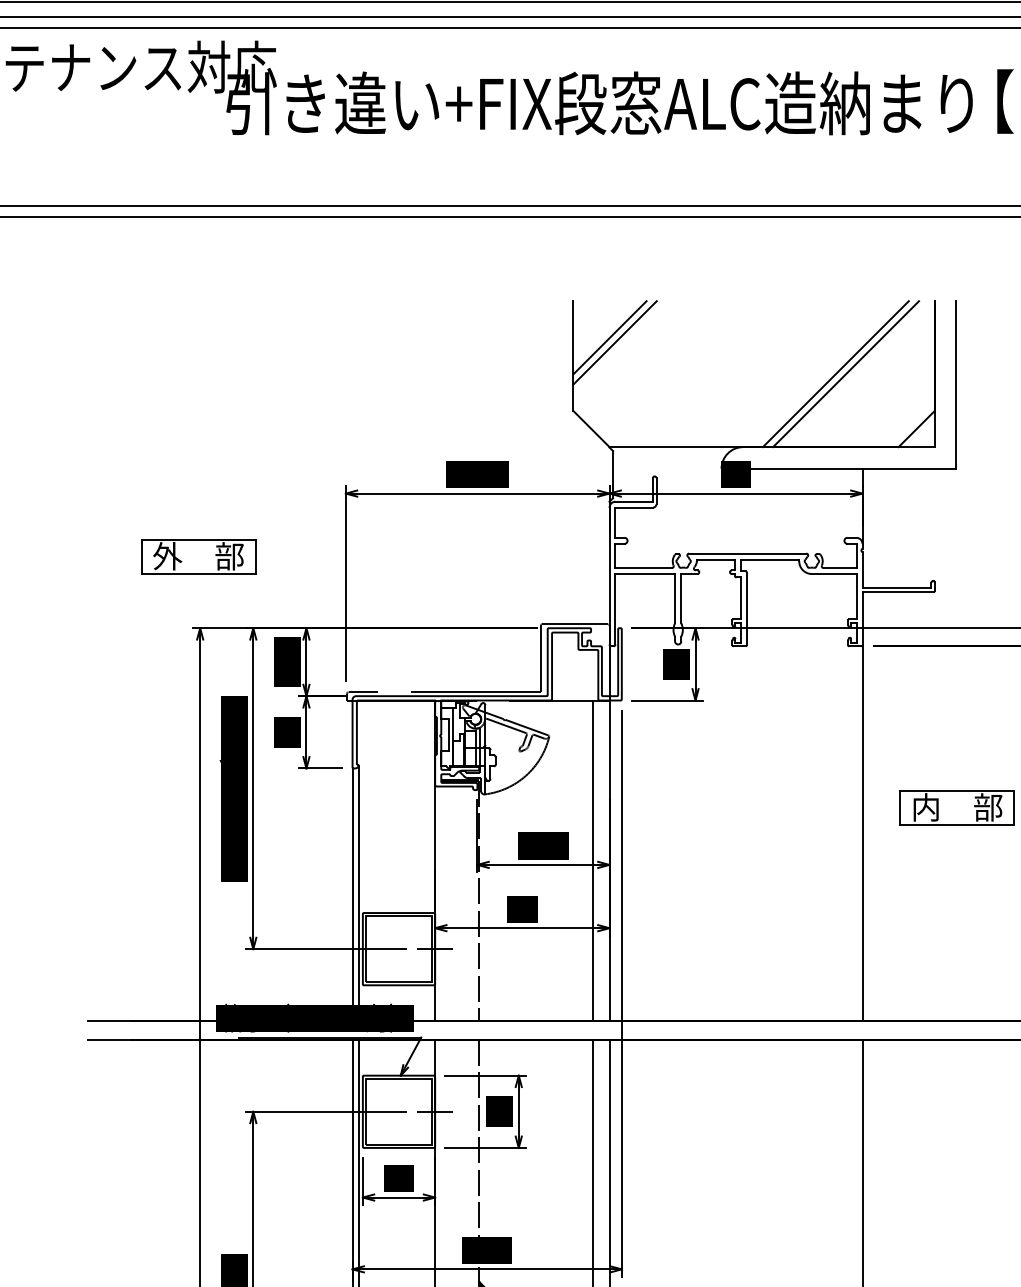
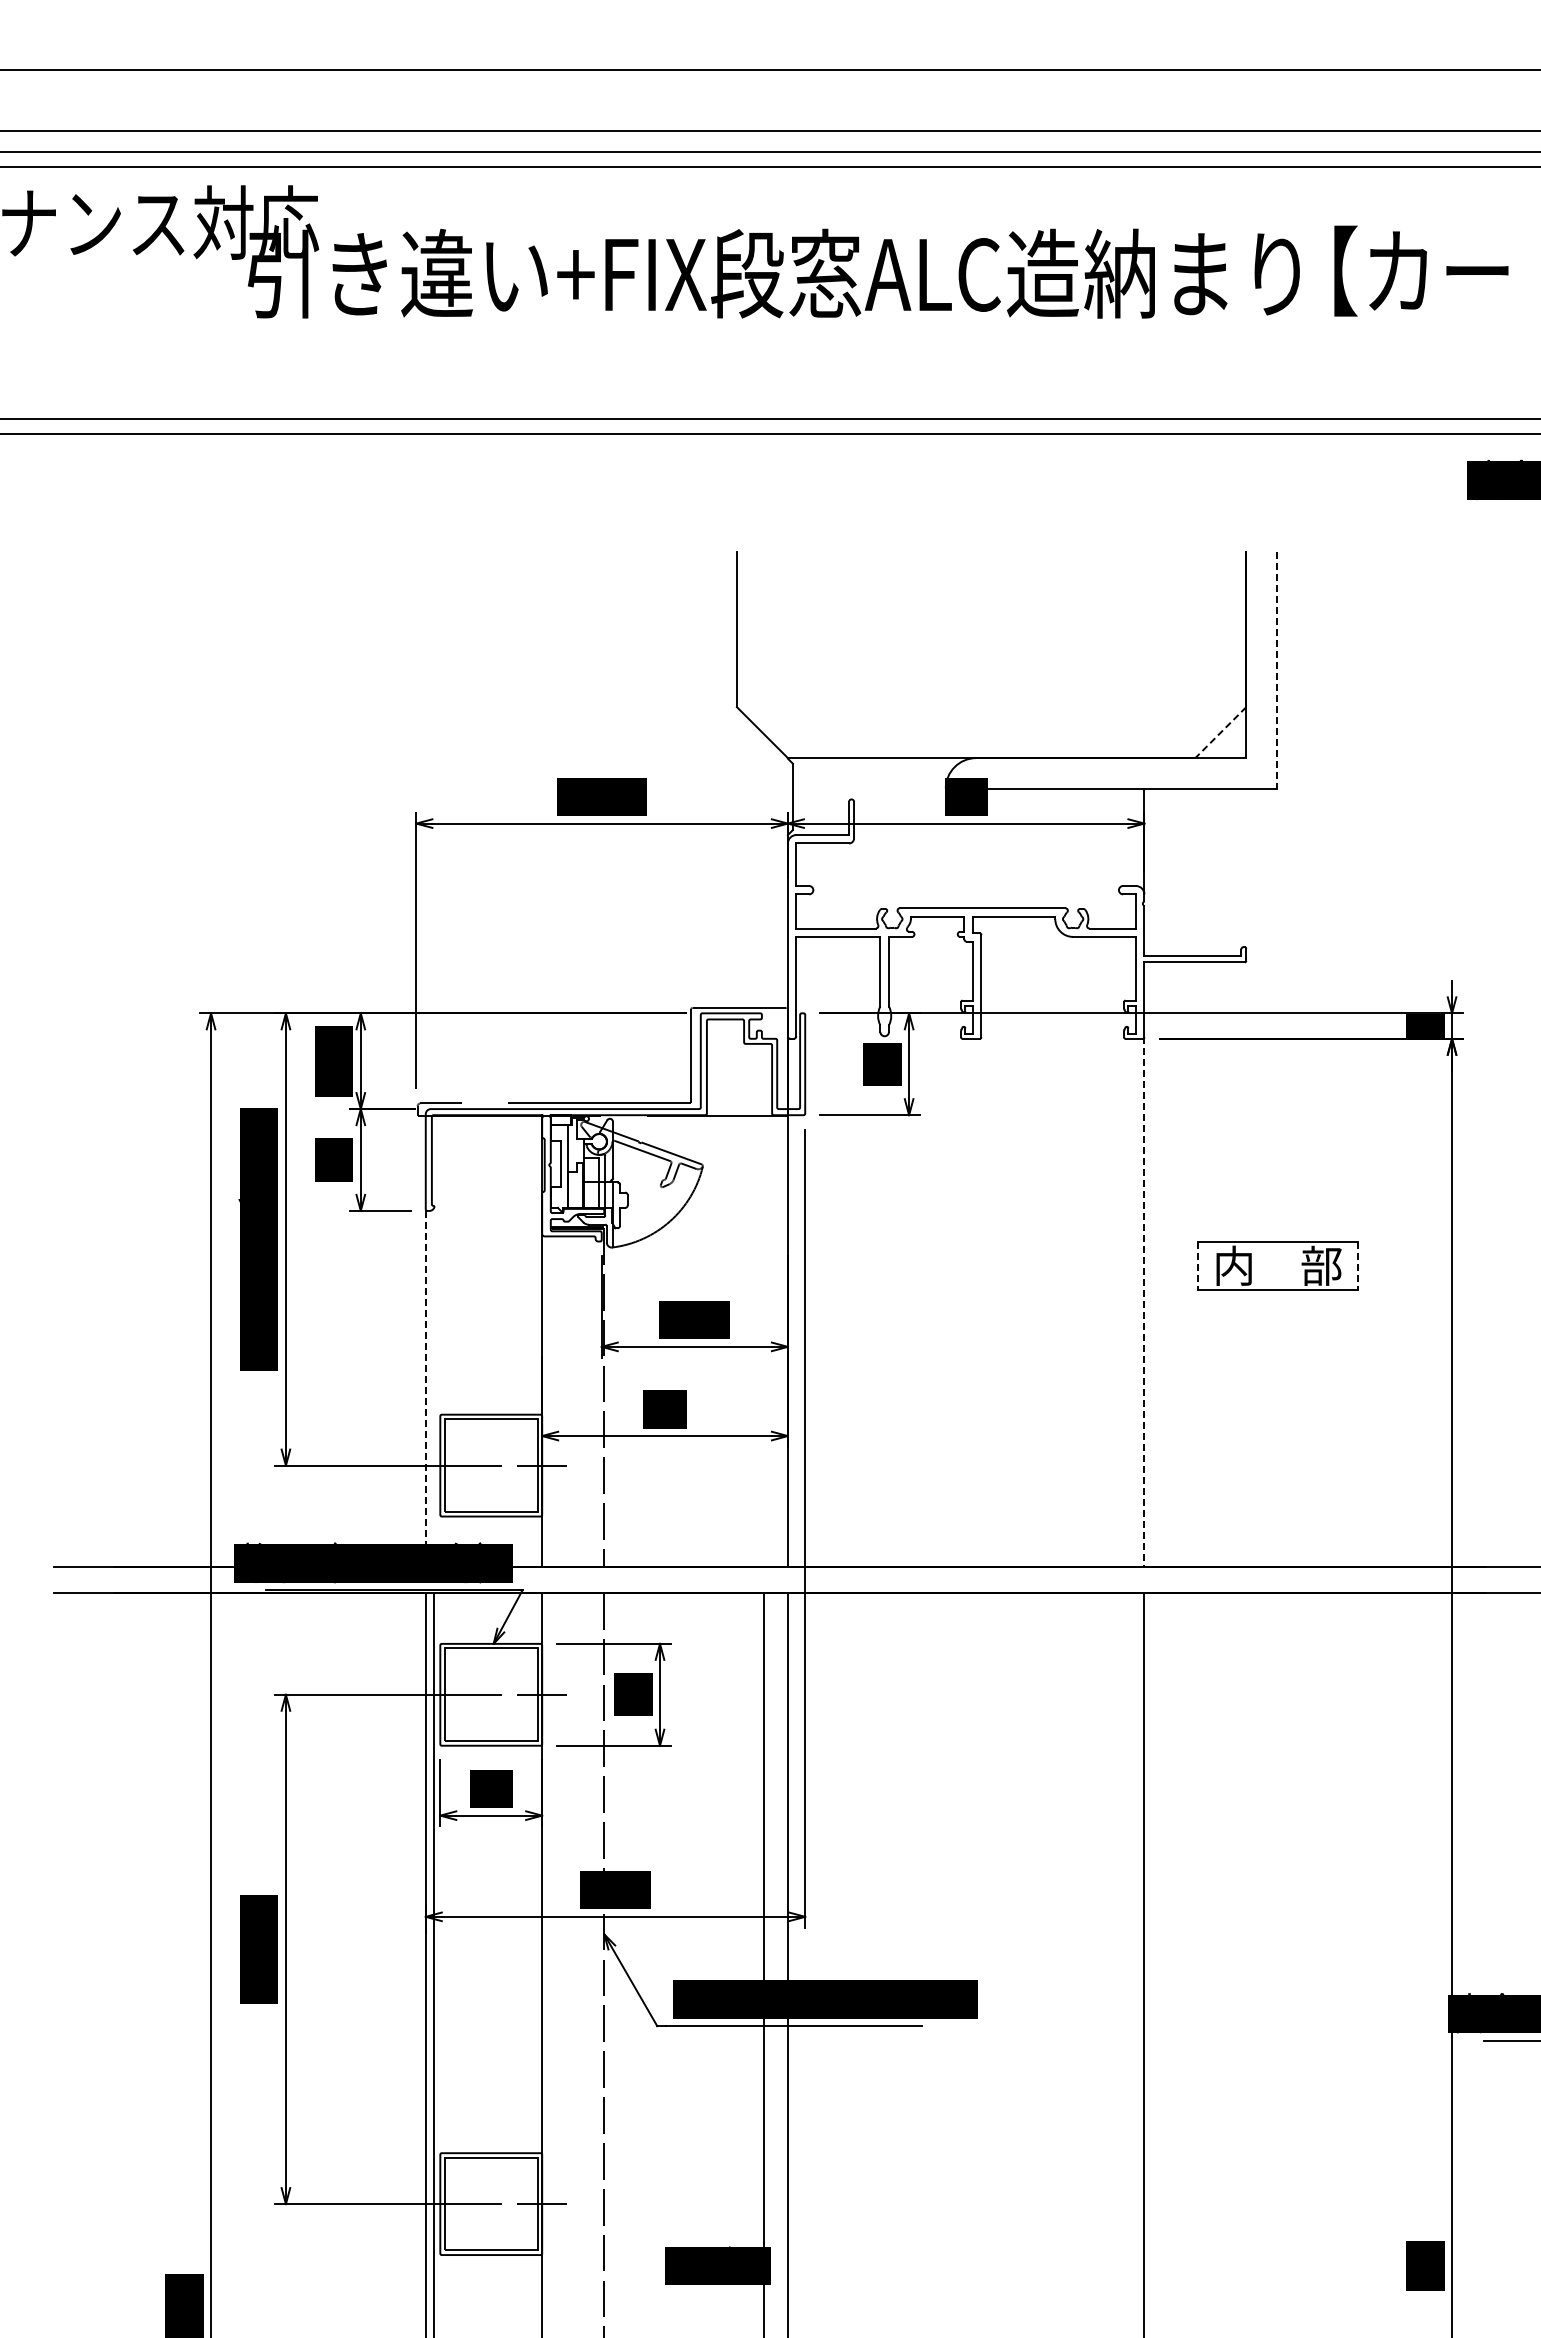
line: (609, 337) -> (788, 603), removed
line: (614, 343) -> (795, 611), removed
line: (835, 374) -> (1106, 655), removed
line: (846, 374) -> (1121, 655), removed
line: (956, 385) -> (1276, 671), solid -> dashed
line: (916, 428) -> (1220, 732), solid -> dashed
part: (198, 556) -> (208, 912), removed
line: (900, 807) -> (1197, 1266), solid -> dashed
line: (1014, 807) -> (1358, 1266), solid -> dashed
line: (862, 833) -> (1144, 1302), solid -> dashed
line: (592, 861) -> (764, 1341), removed
line: (358, 893) -> (434, 1387), removed
line: (352, 895) -> (425, 1389), solid -> dashed

